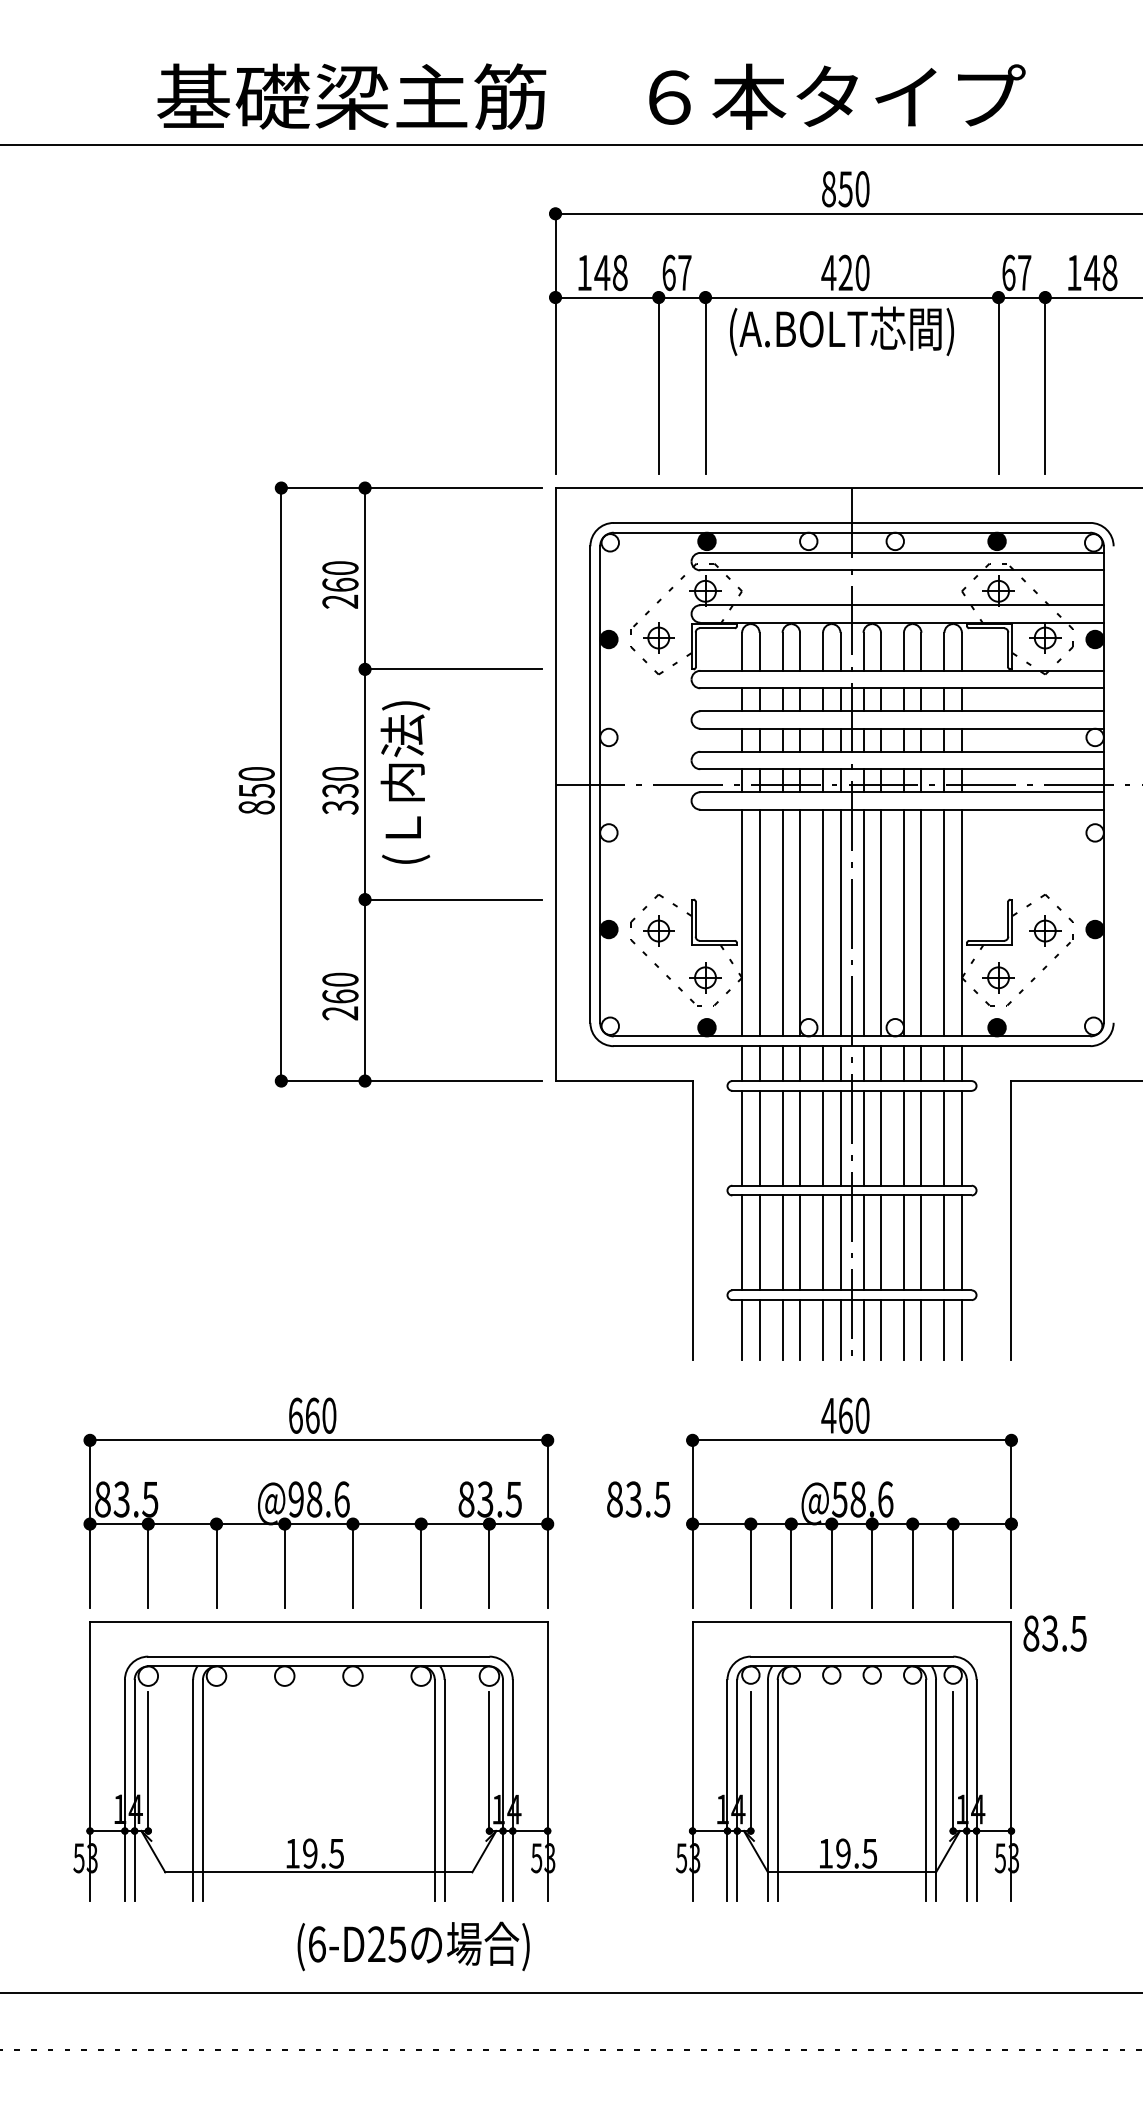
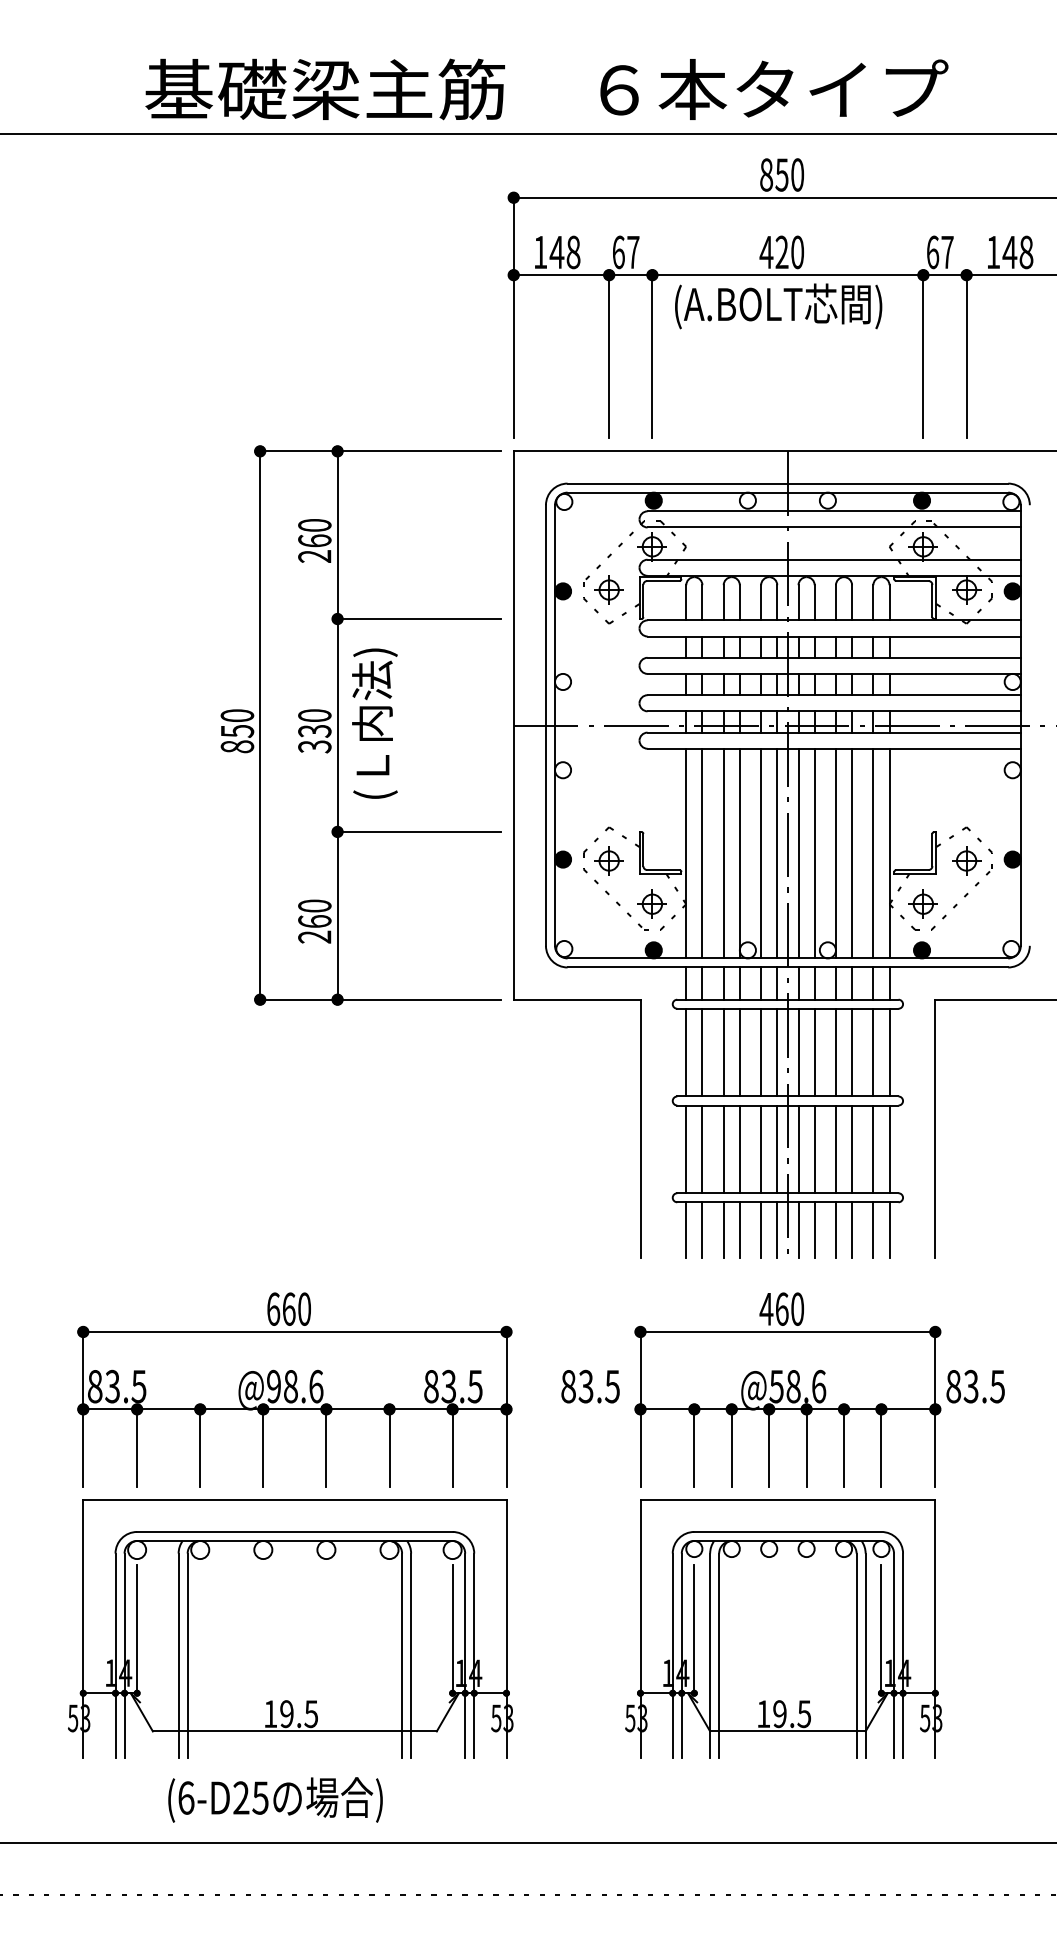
text: (1054, 1633) -> (975, 1386), moved
text: (413, 1945) -> (275, 1799), moved

